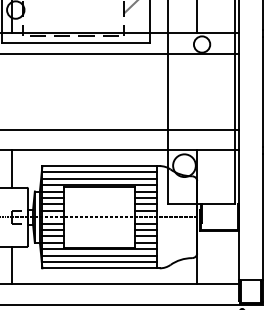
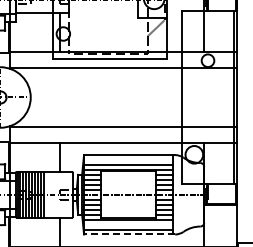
line: (99, 173) -> (128, 160), removed
line: (99, 255) -> (128, 224), removed
line: (100, 268) -> (129, 234), solid -> dashed

